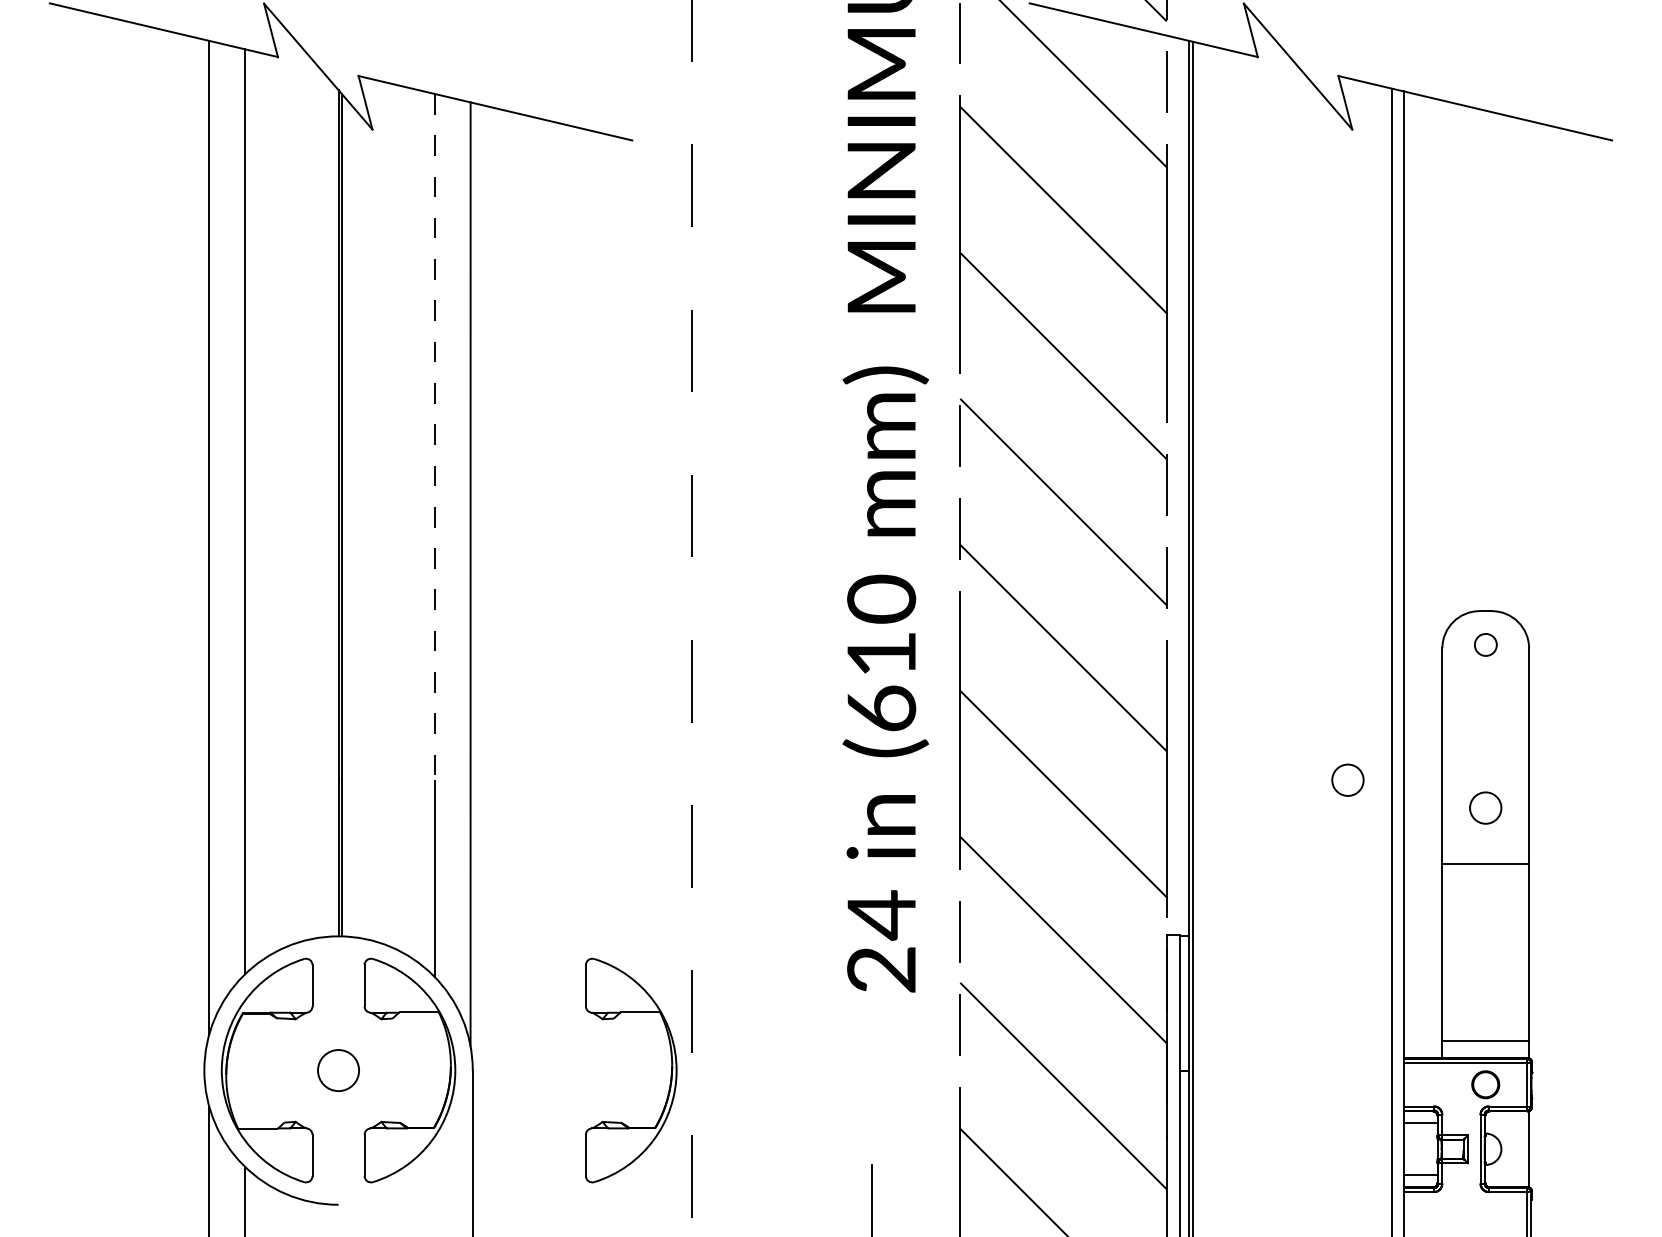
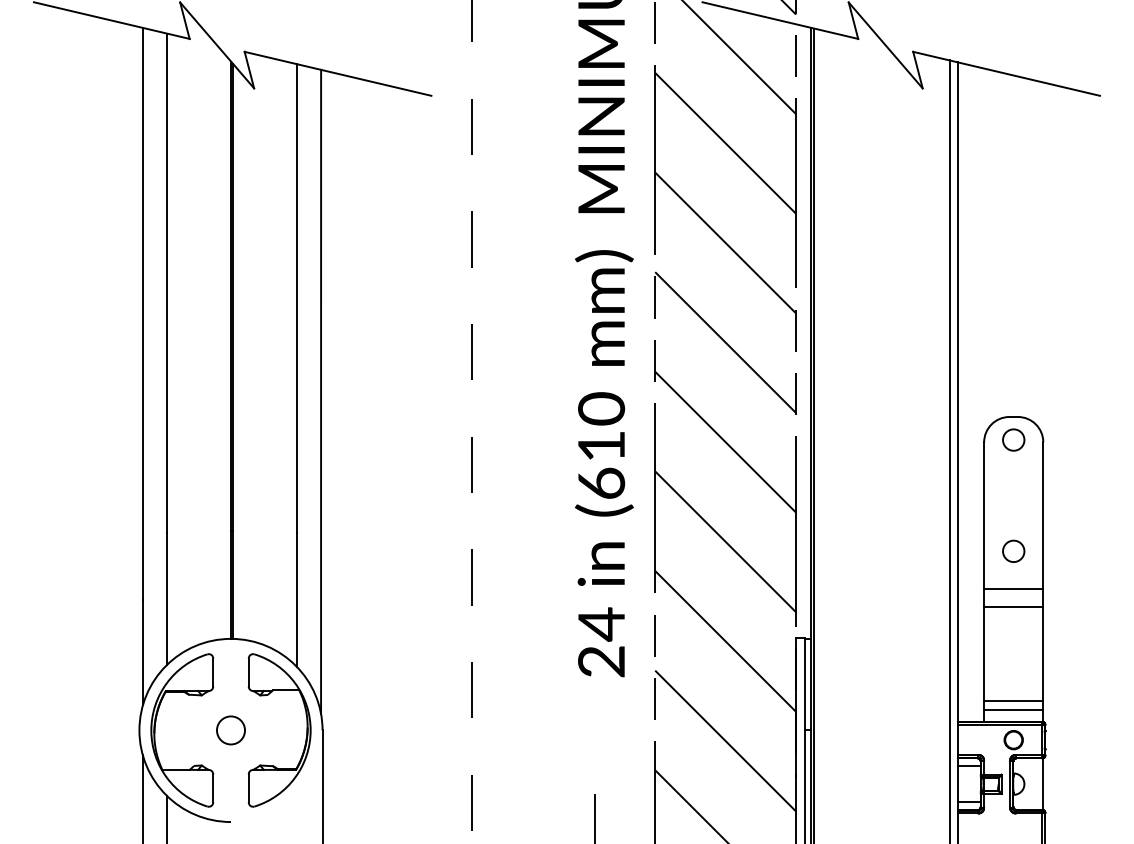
line: (434, 437) -> (296, 298), dashed -> solid
circle: (1485, 644) -> (1013, 439), size x1.43
circle: (1347, 778) -> (919, 531), removed
line: (1485, 888) -> (1013, 606), added
line: (1485, 1028) -> (1013, 701), added
part: (670, 1070) -> (457, 730), removed

